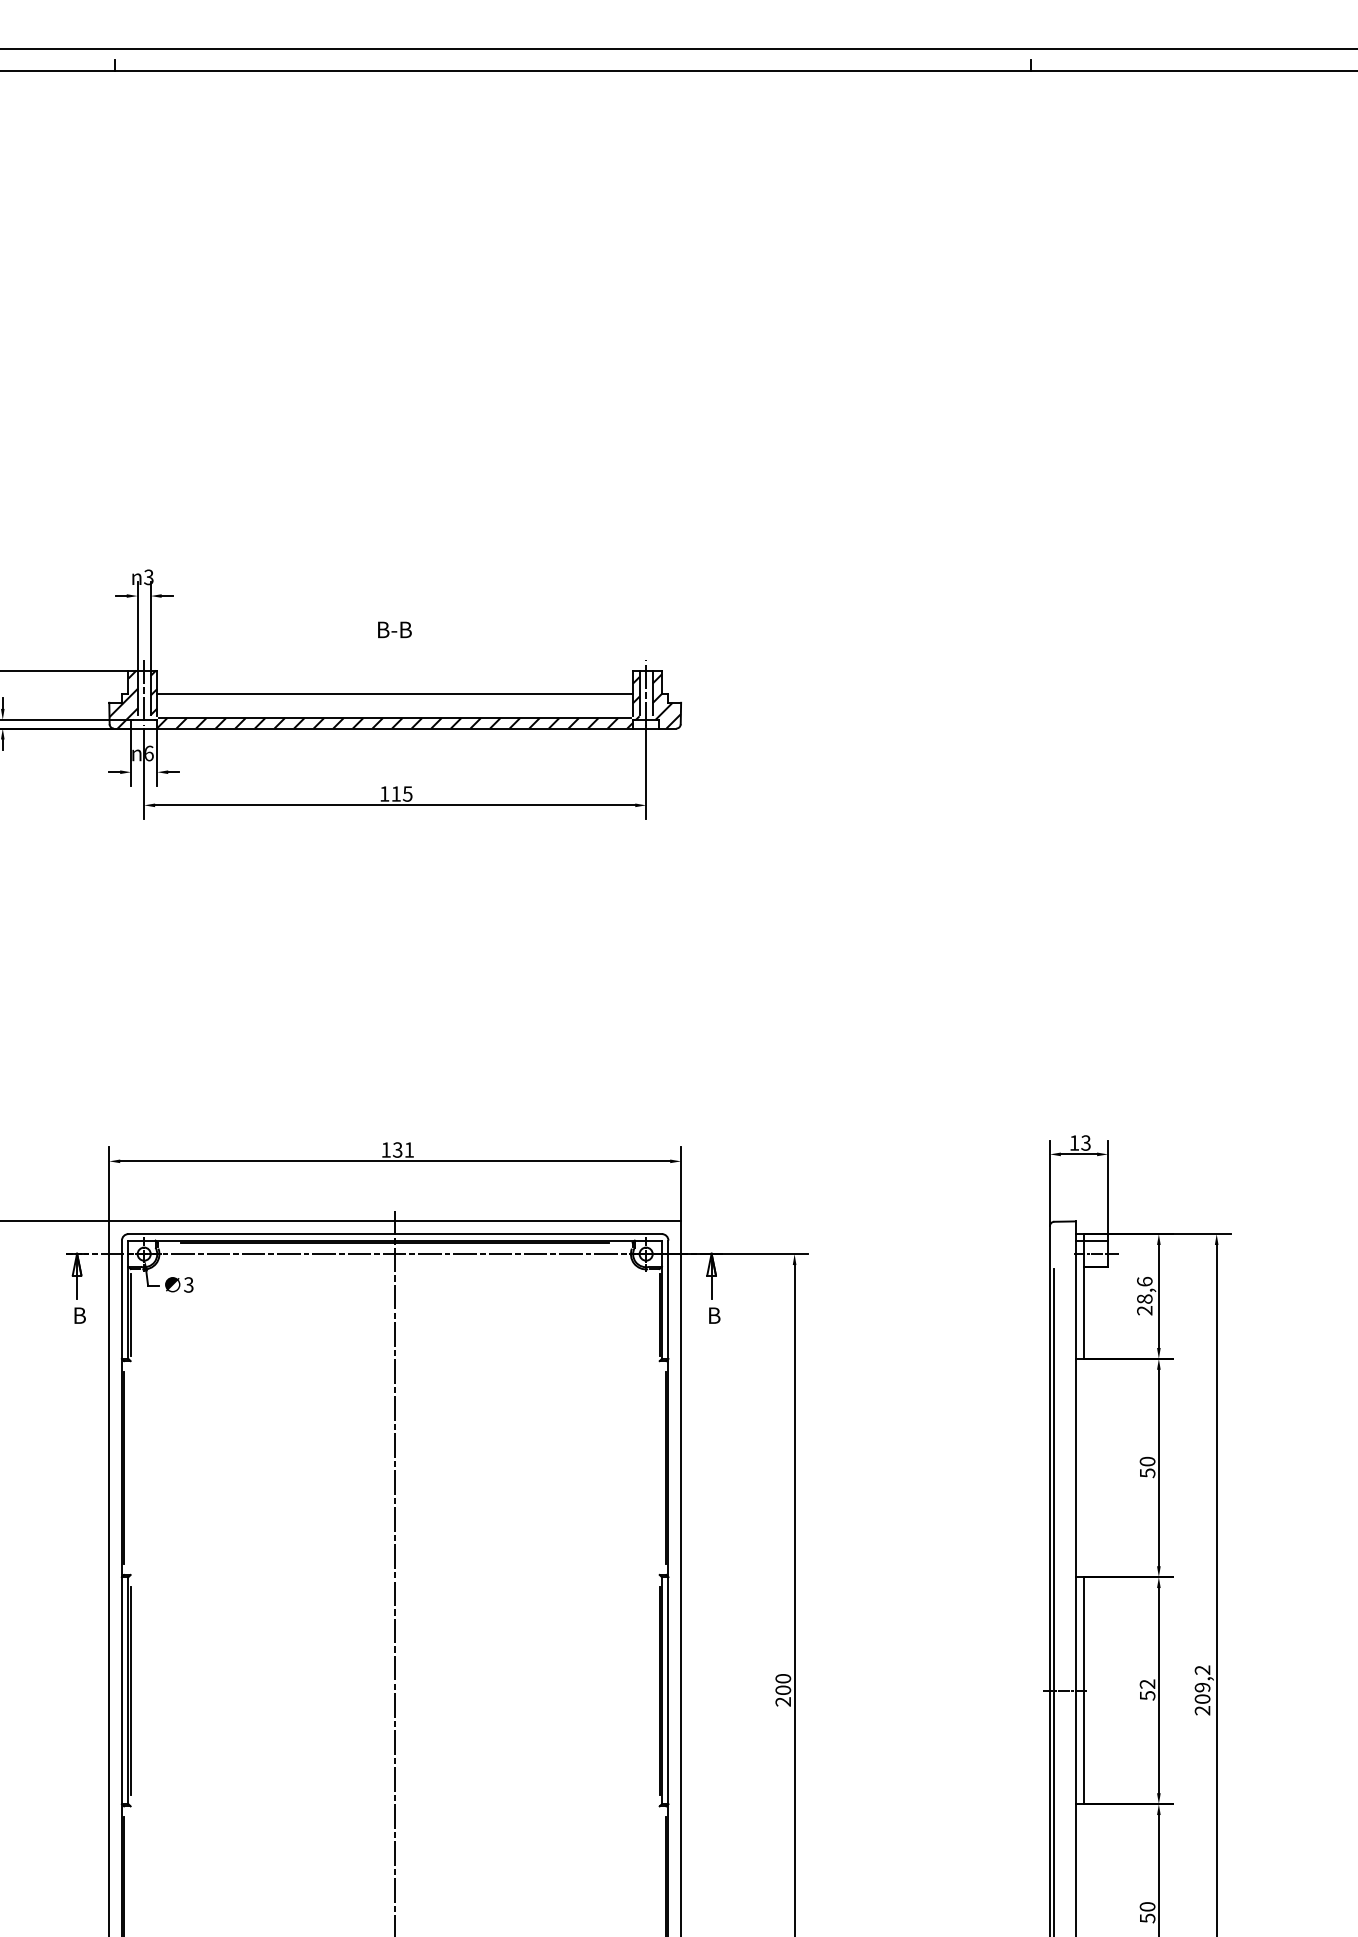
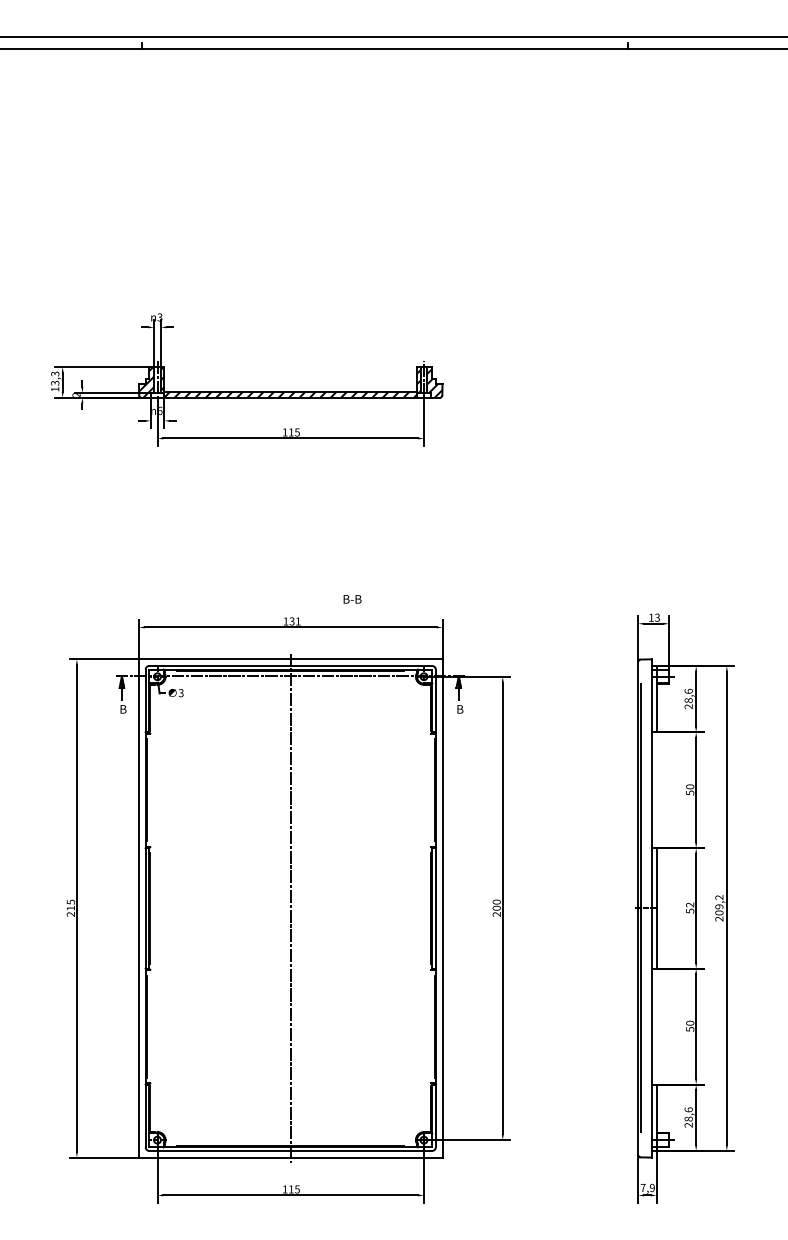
text: (394, 630) -> (352, 599), moved
line: (394, 694) -> (290, 379), removed

